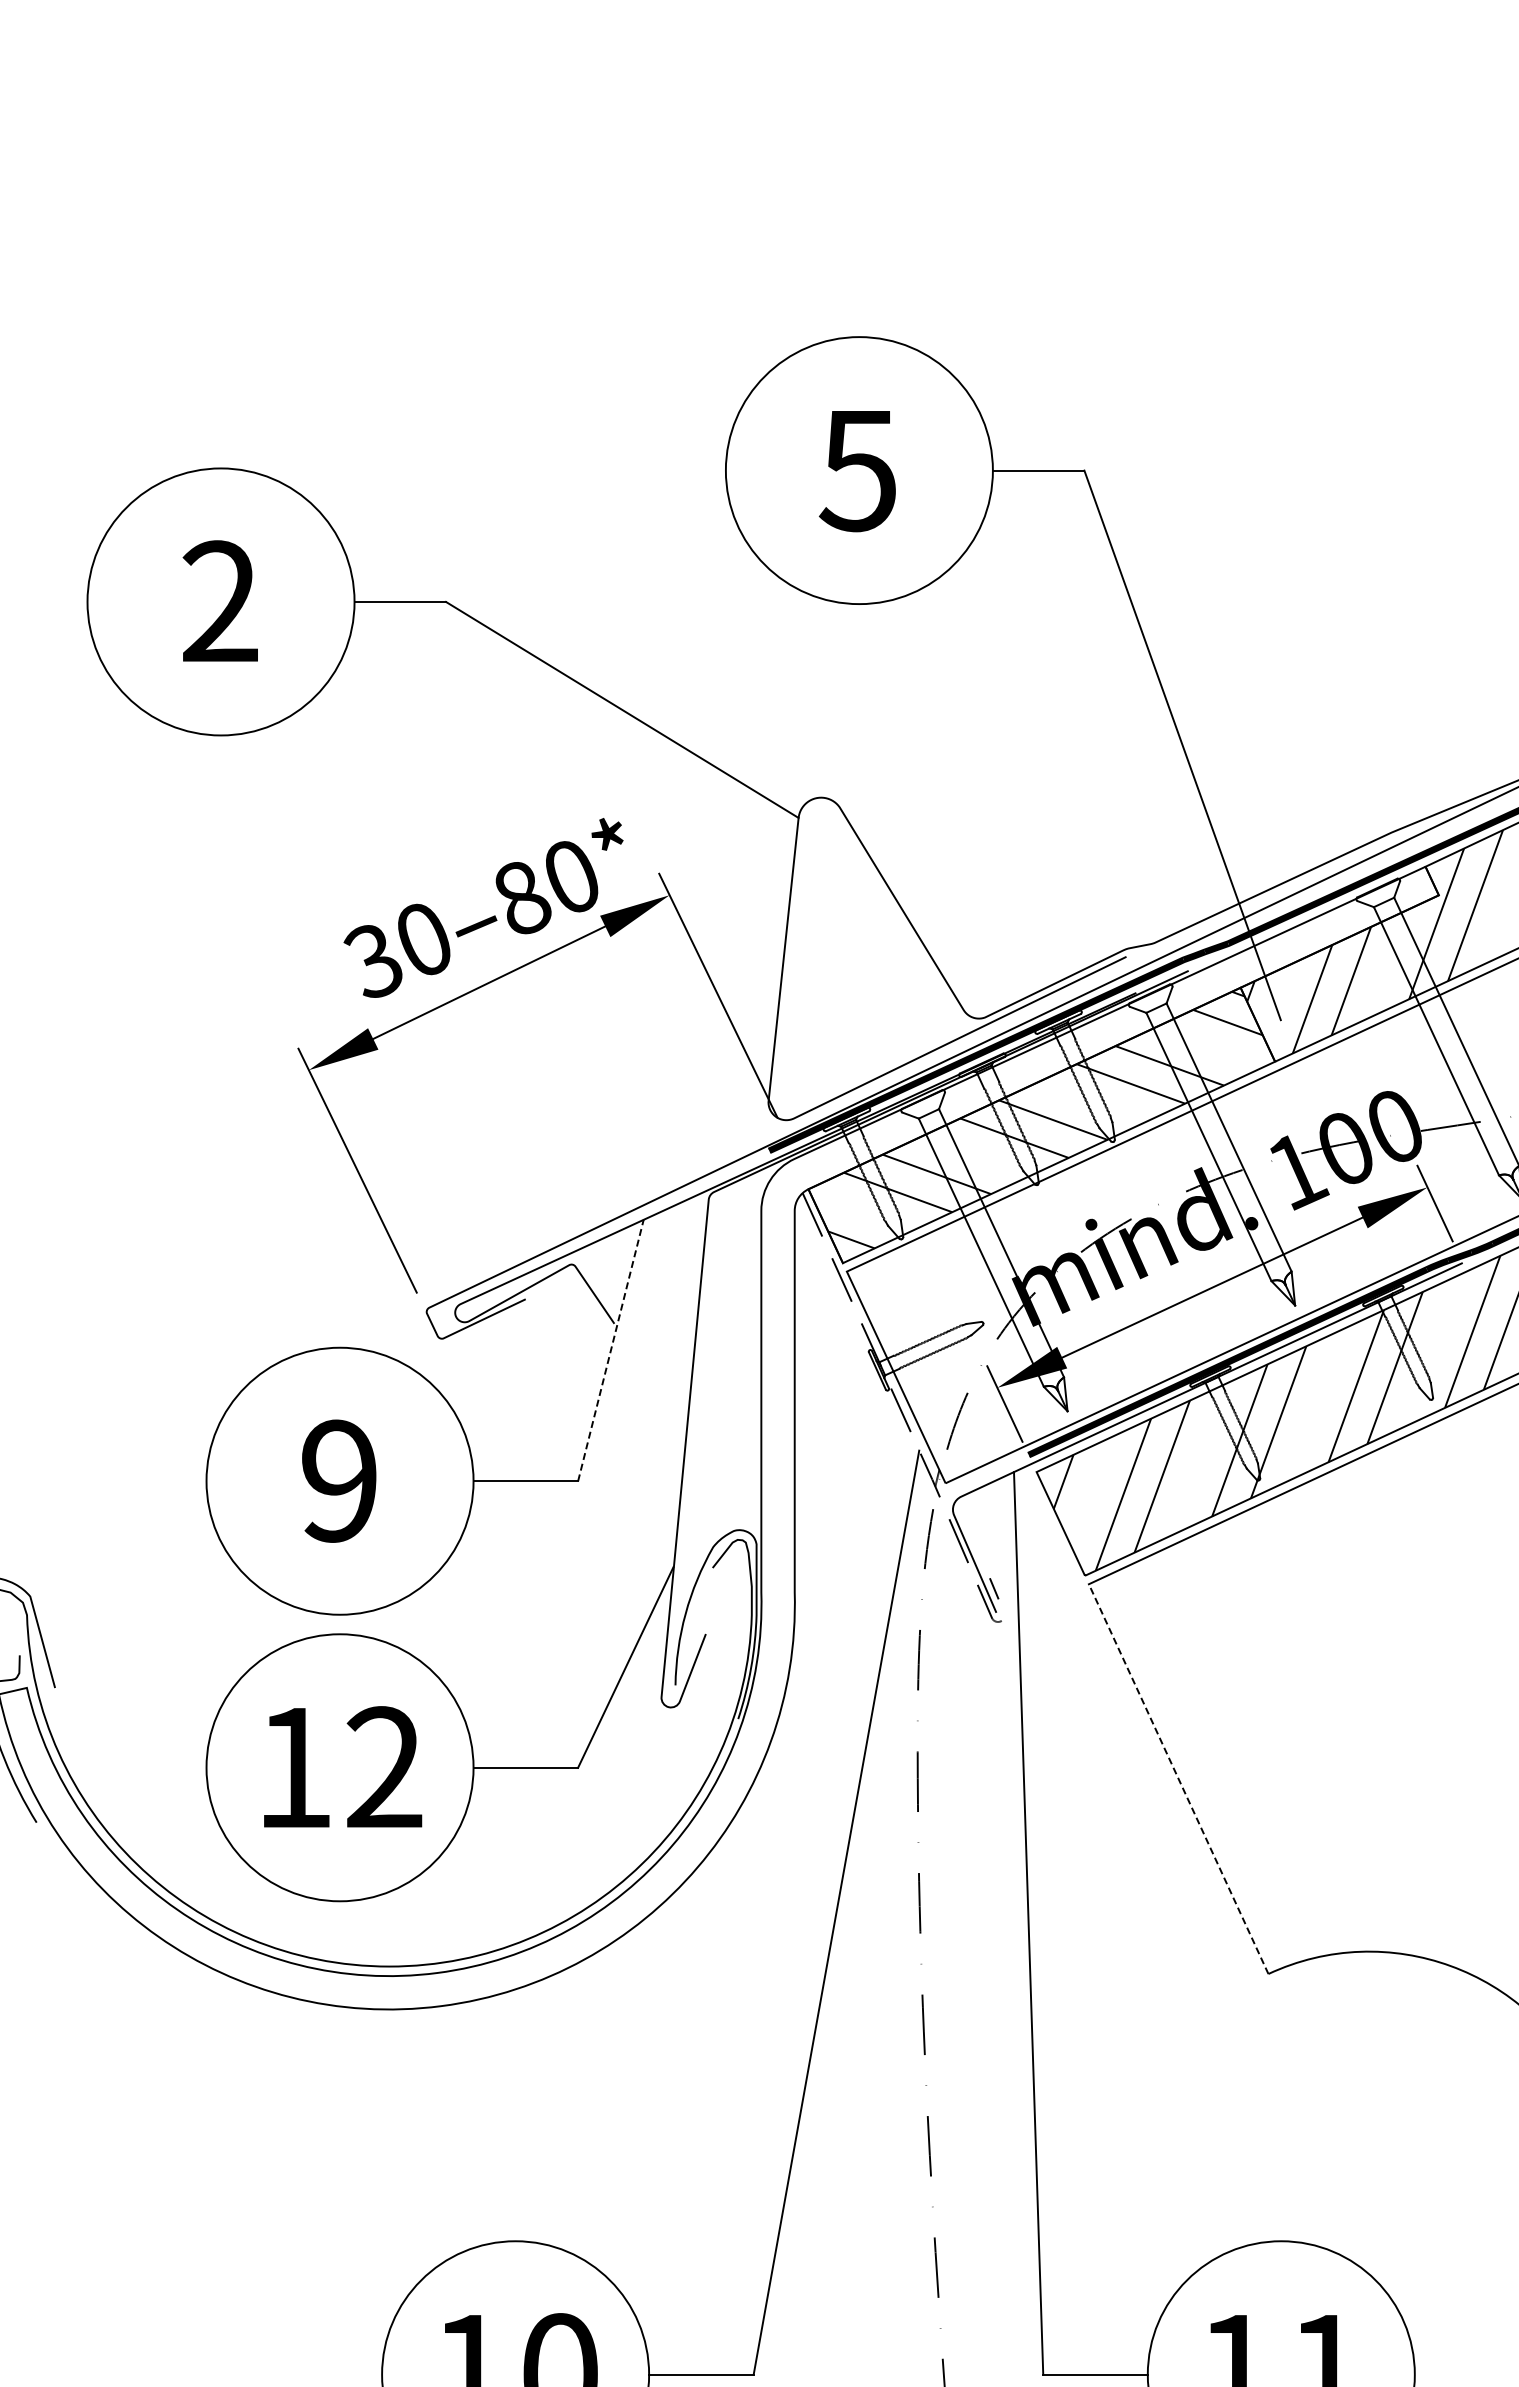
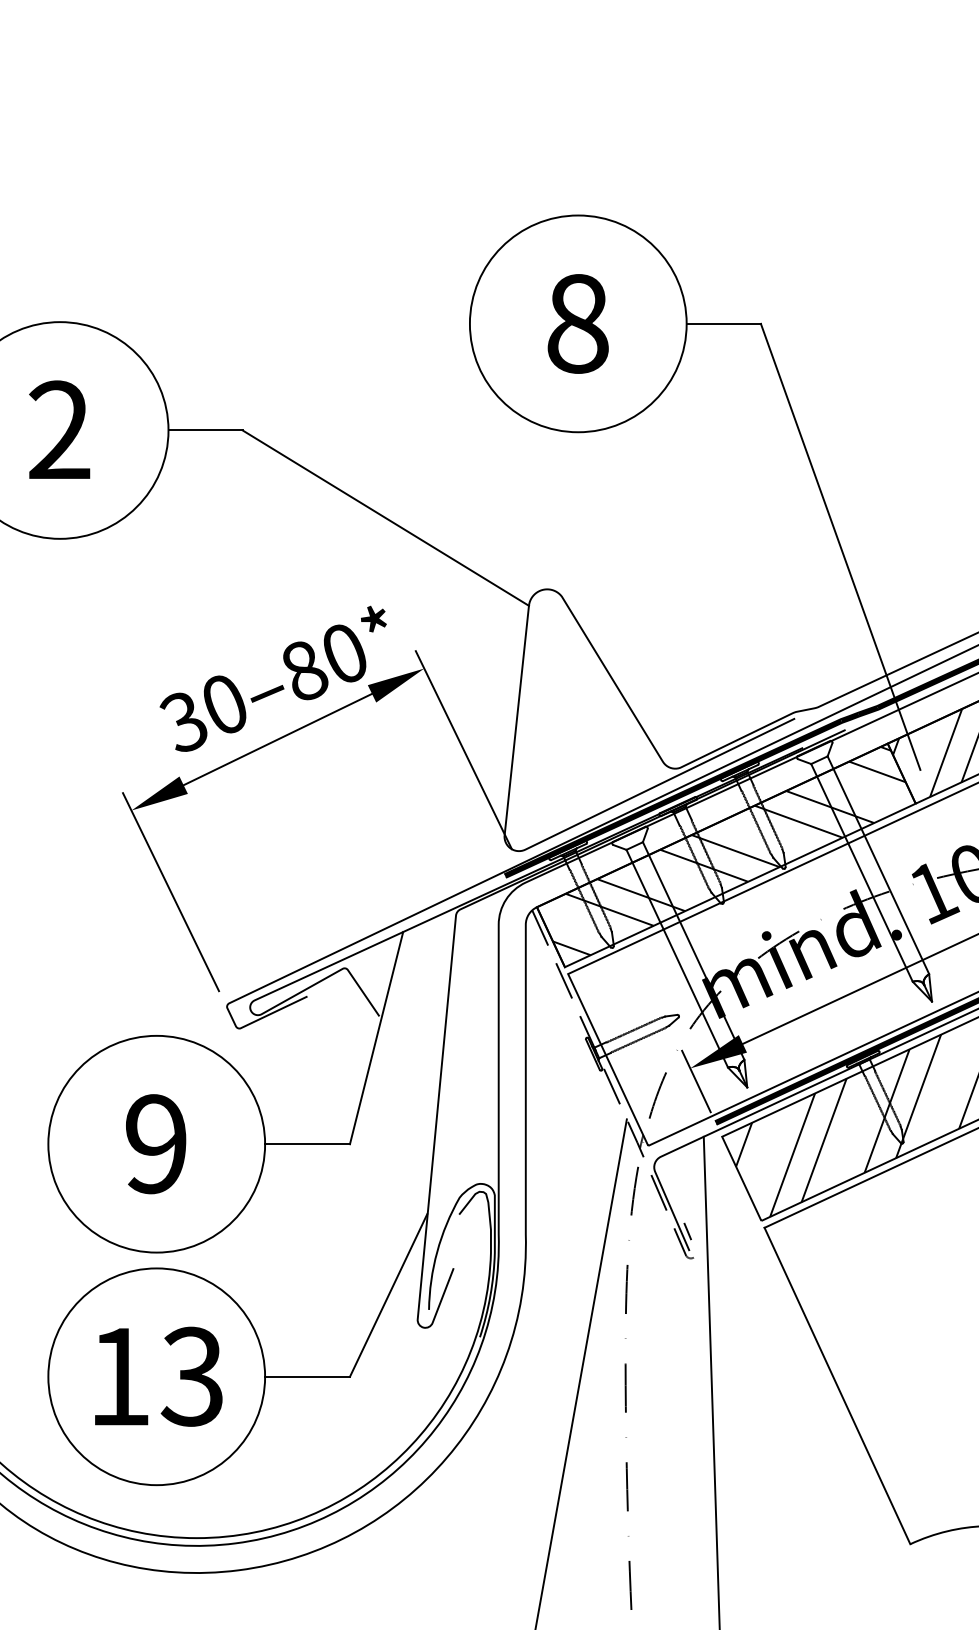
text: (857, 470) -> (576, 323), 5 -> 8
line: (610, 1350) -> (376, 1038), dashed -> solid
text: (383, 1767) -> (192, 1376), 12 -> 13
line: (1178, 1779) -> (837, 1386), dashed -> solid

